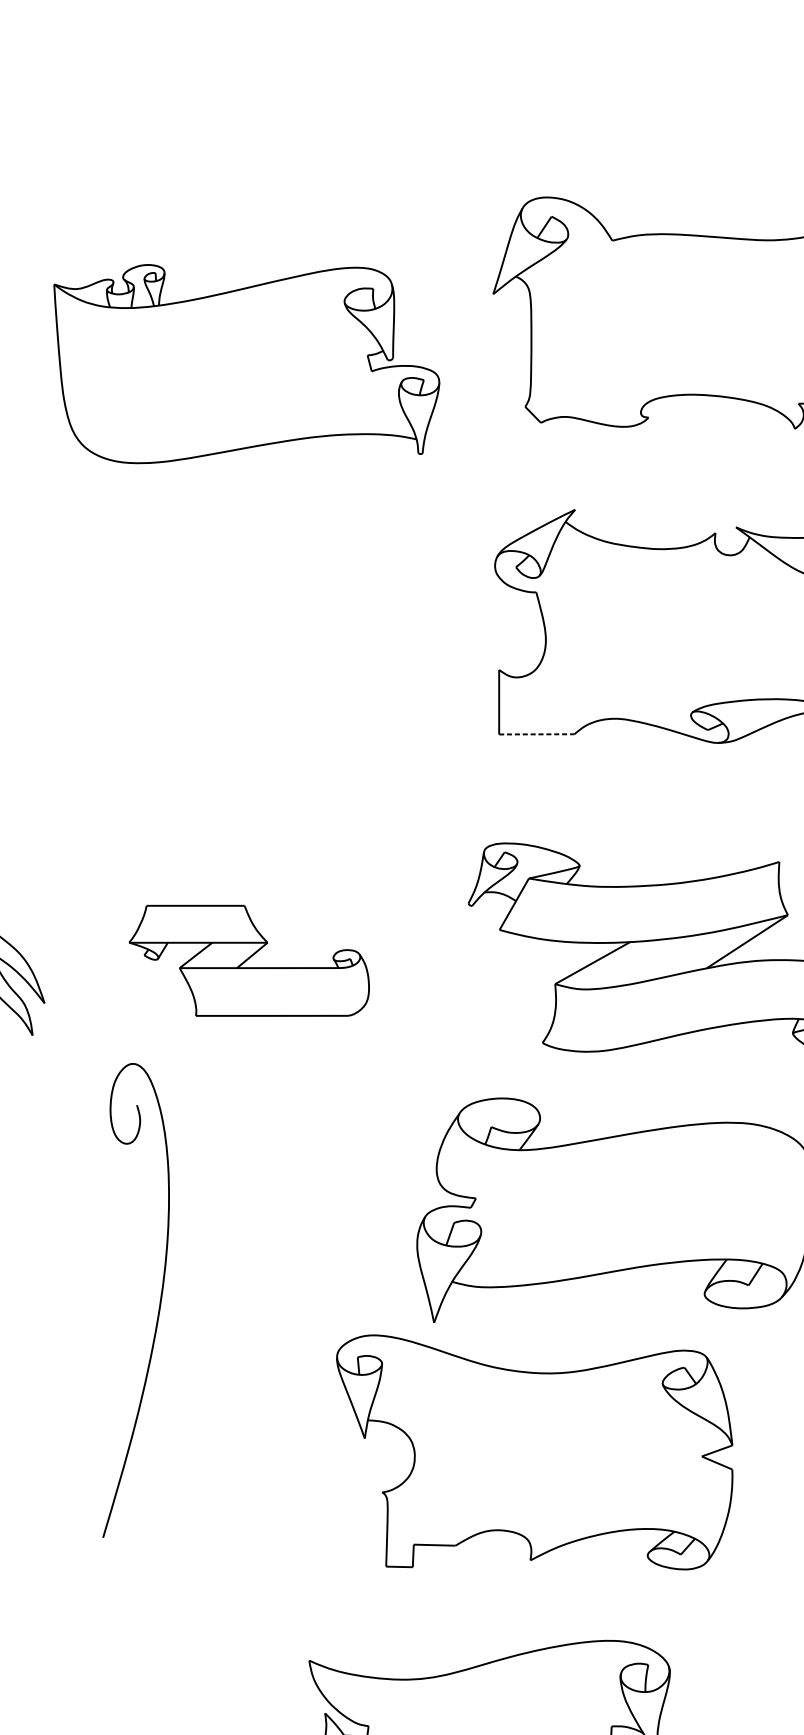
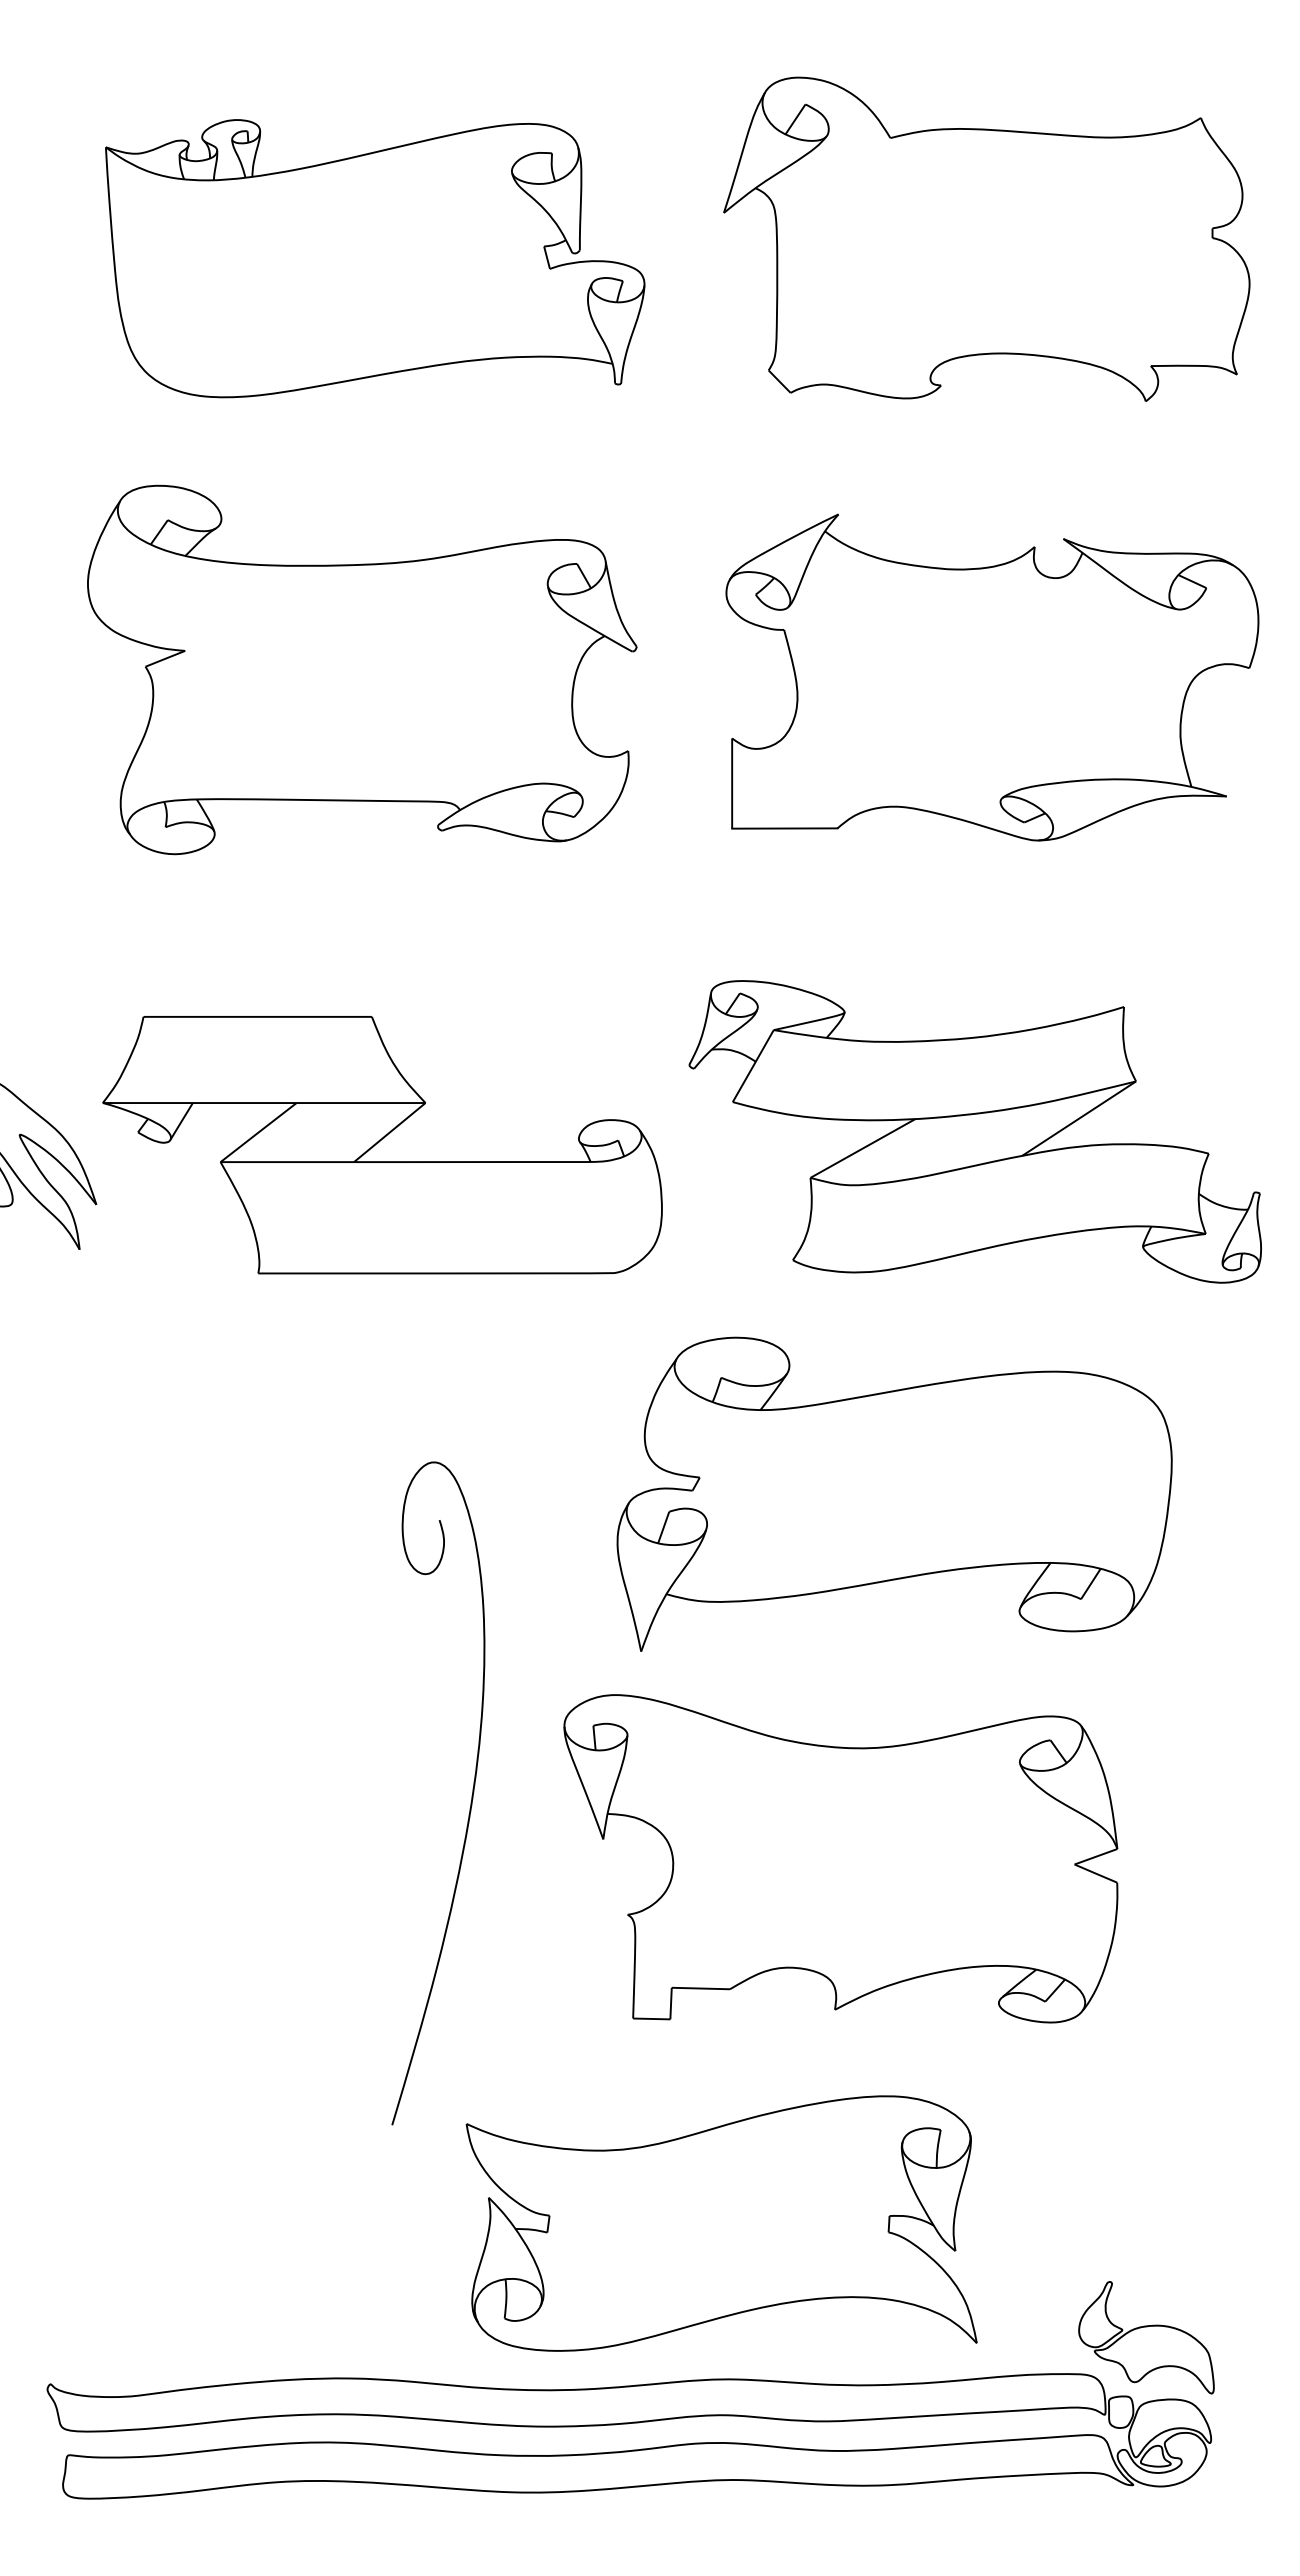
part: (247, 363) -> (375, 258), moved
part: (234, 620) -> (362, 669), added
line: (536, 734) -> (784, 828), dashed -> solid
part: (249, 961) -> (382, 1145), size x1.67
curve: (159, 1302) -> (471, 1795), moved
part: (534, 1452) -> (840, 1858), moved

